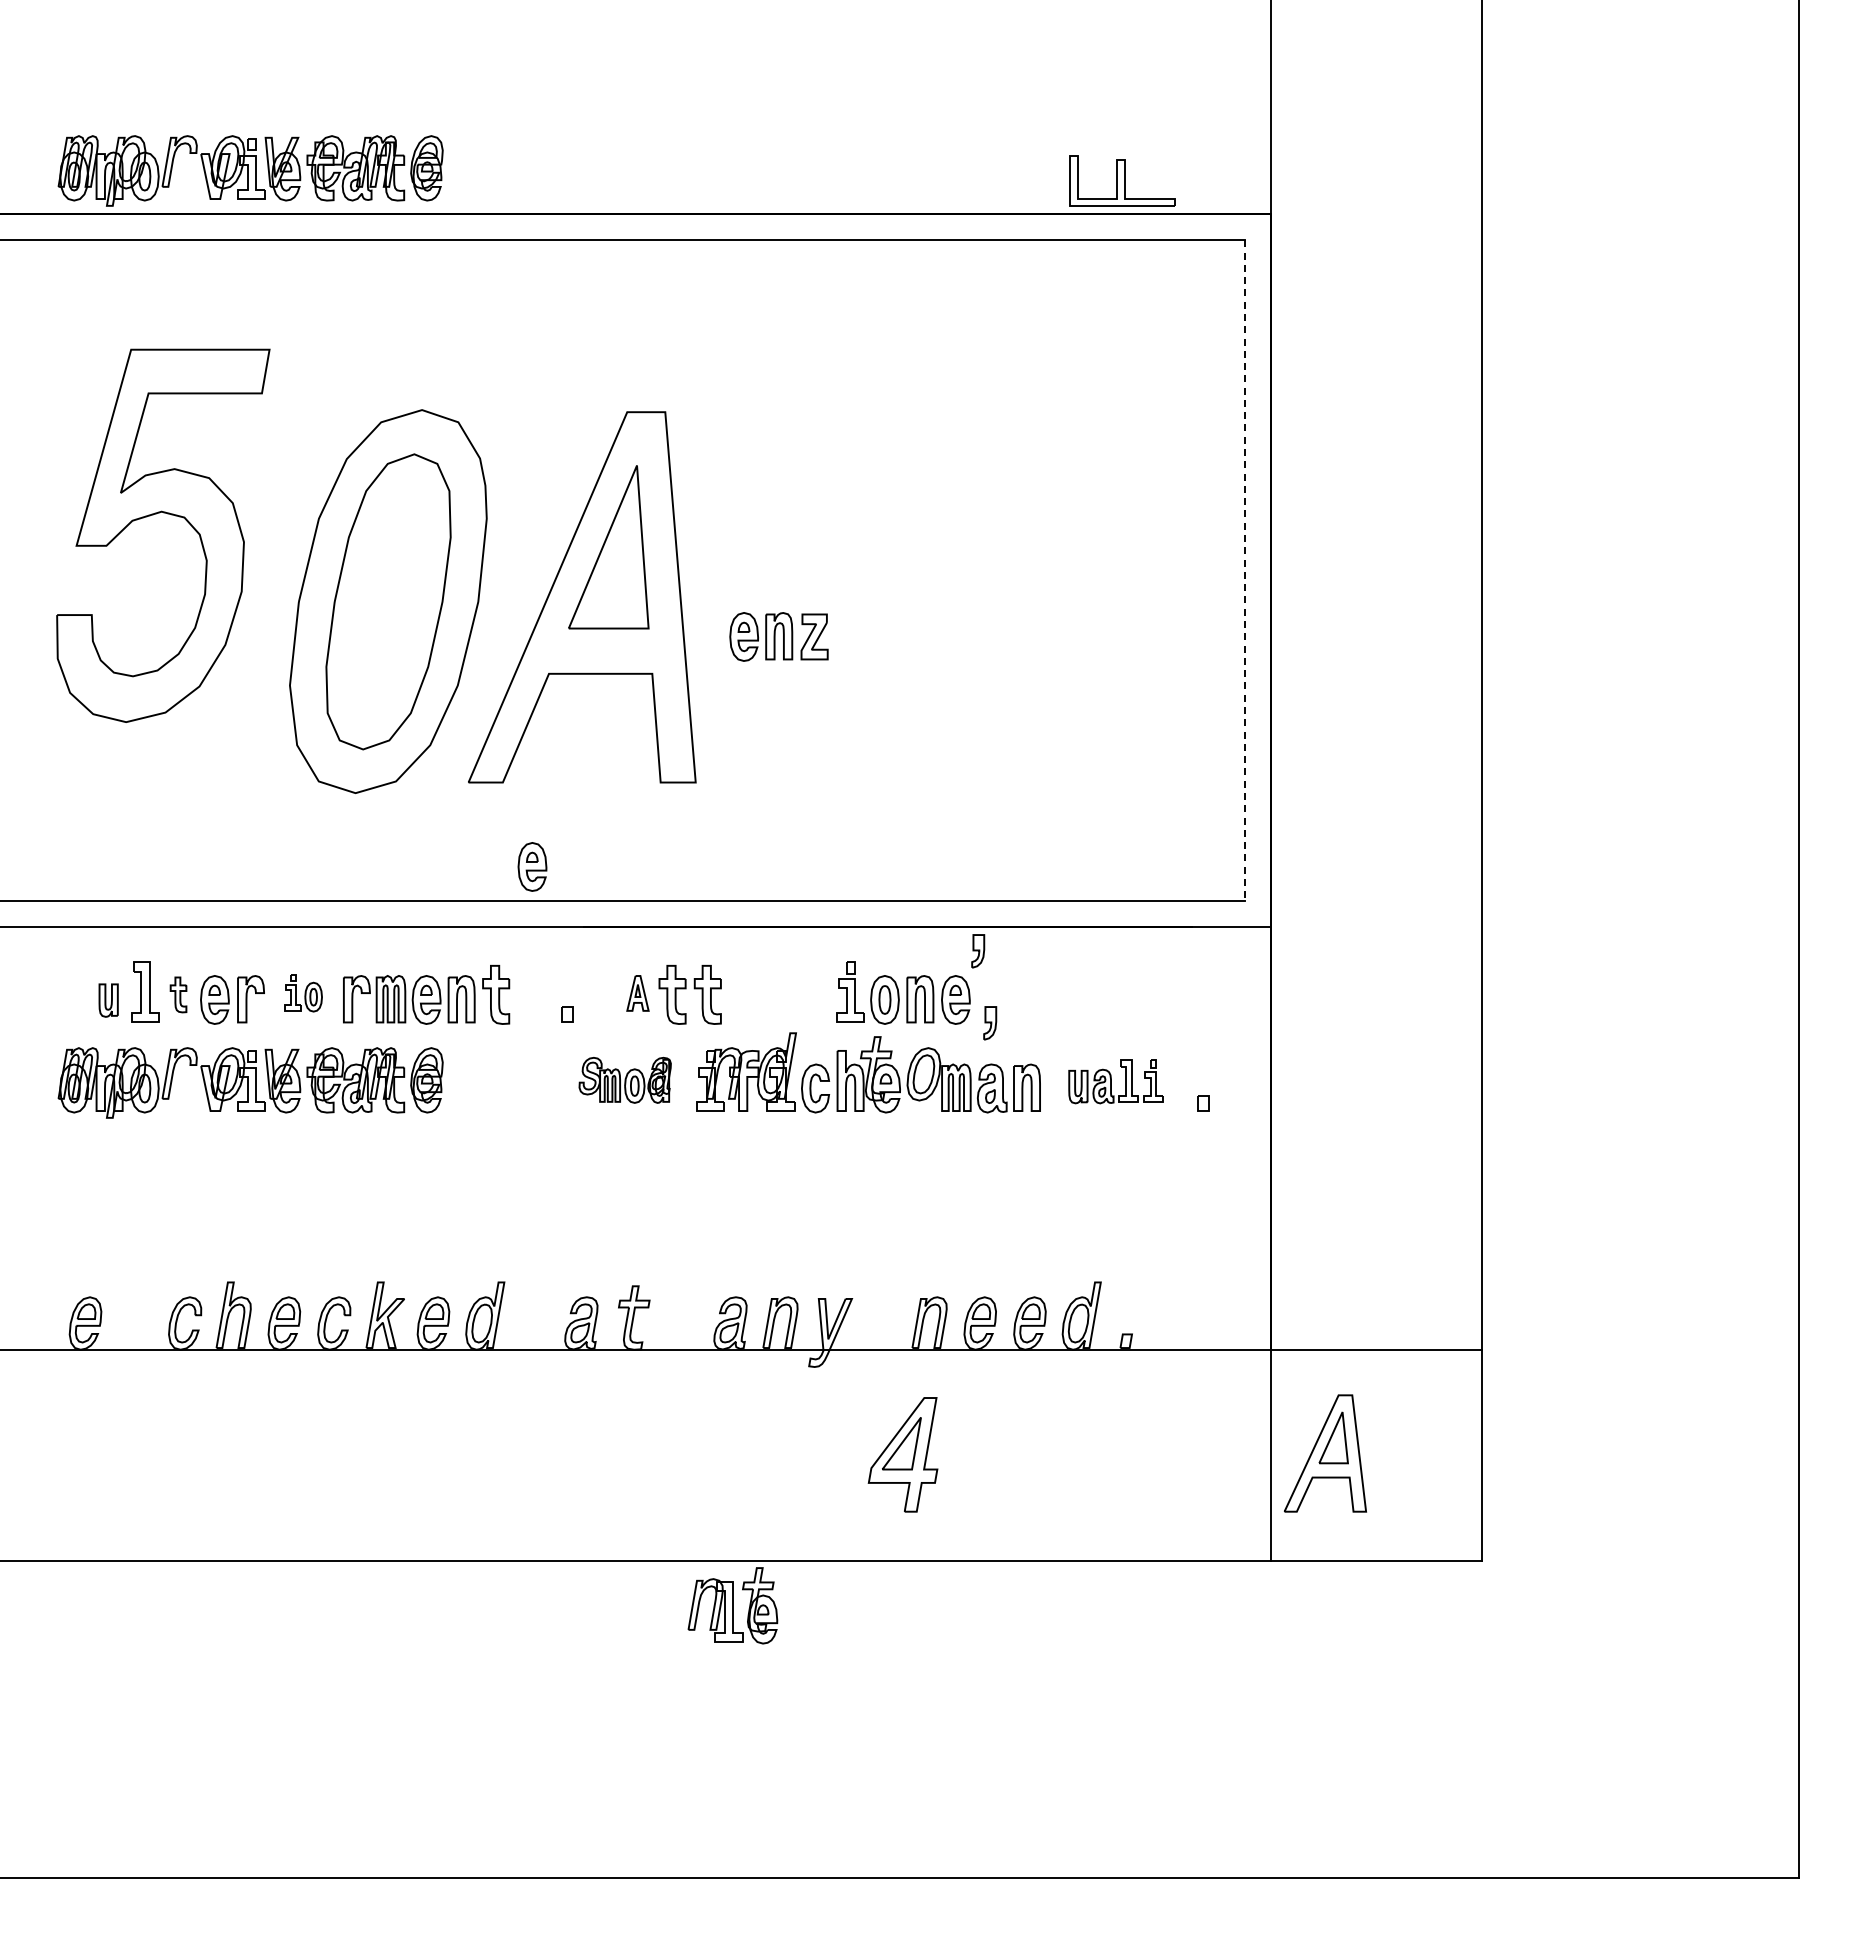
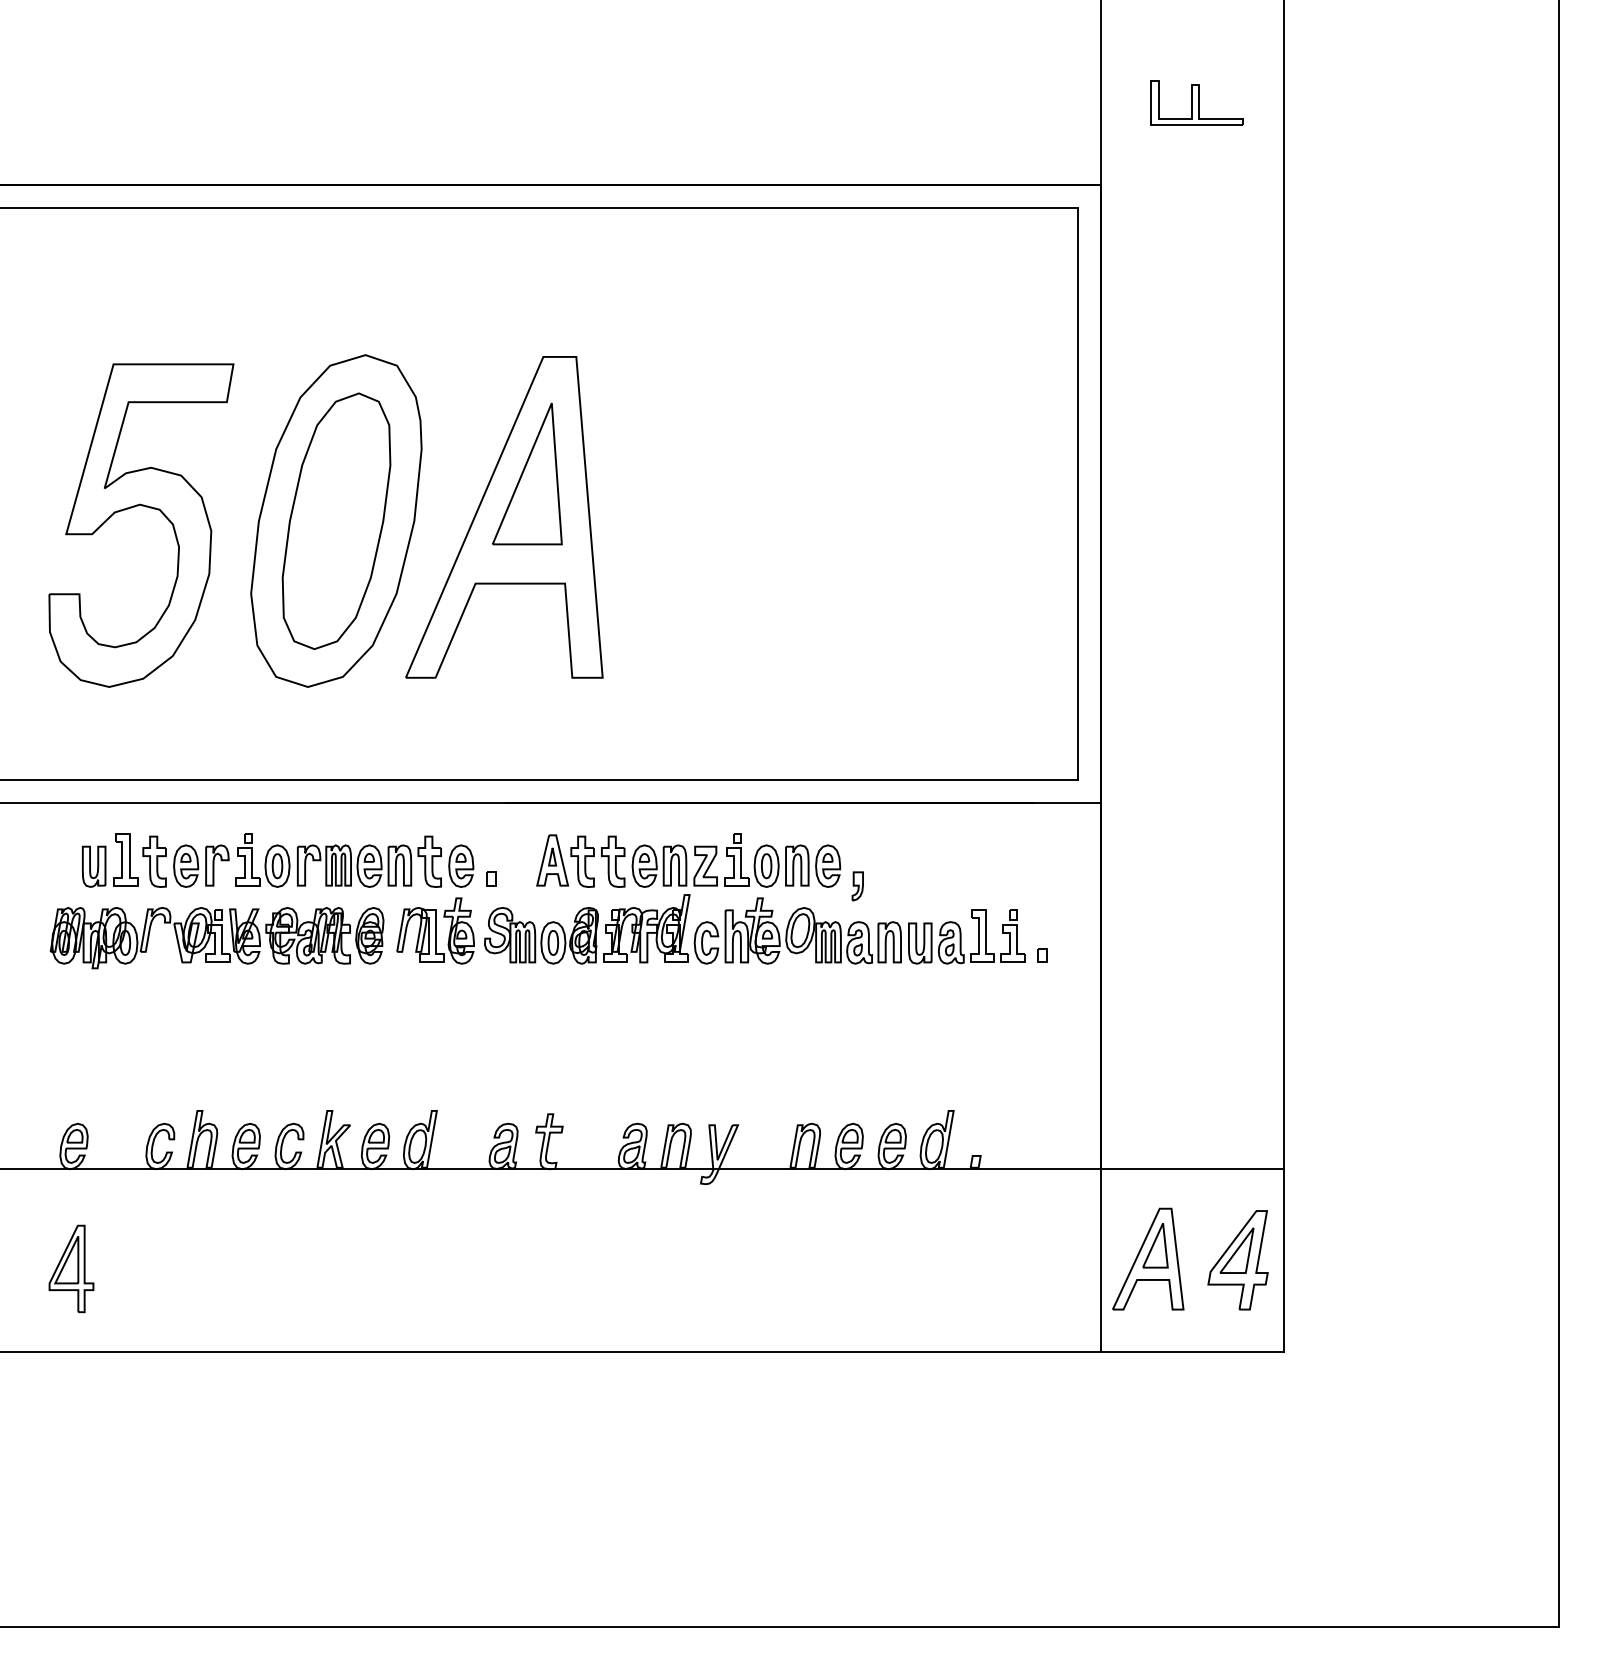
part: (250, 170) -> (216, 147), removed
part: (1122, 180) -> (1196, 102), moved
part: (167, 514) -> (145, 507), moved
line: (1244, 570) -> (1078, 494), dashed -> solid
part: (778, 636) -> (674, 865), moved
part: (532, 866) -> (461, 865), moved
part: (978, 951) -> (847, 824), removed
part: (303, 992) -> (262, 859), size x1.67
part: (637, 993) -> (552, 860), size x1.67
part: (178, 994) -> (154, 861), size x1.67
part: (108, 1000) -> (93, 866), size x1.43
part: (625, 1080) -> (541, 935), size x1.43
part: (1115, 1081) -> (966, 936), size x1.43
part: (902, 1454) -> (1237, 1260), moved
part: (82, 1464) -> (71, 1268), added
part: (732, 1605) -> (435, 930), moved

